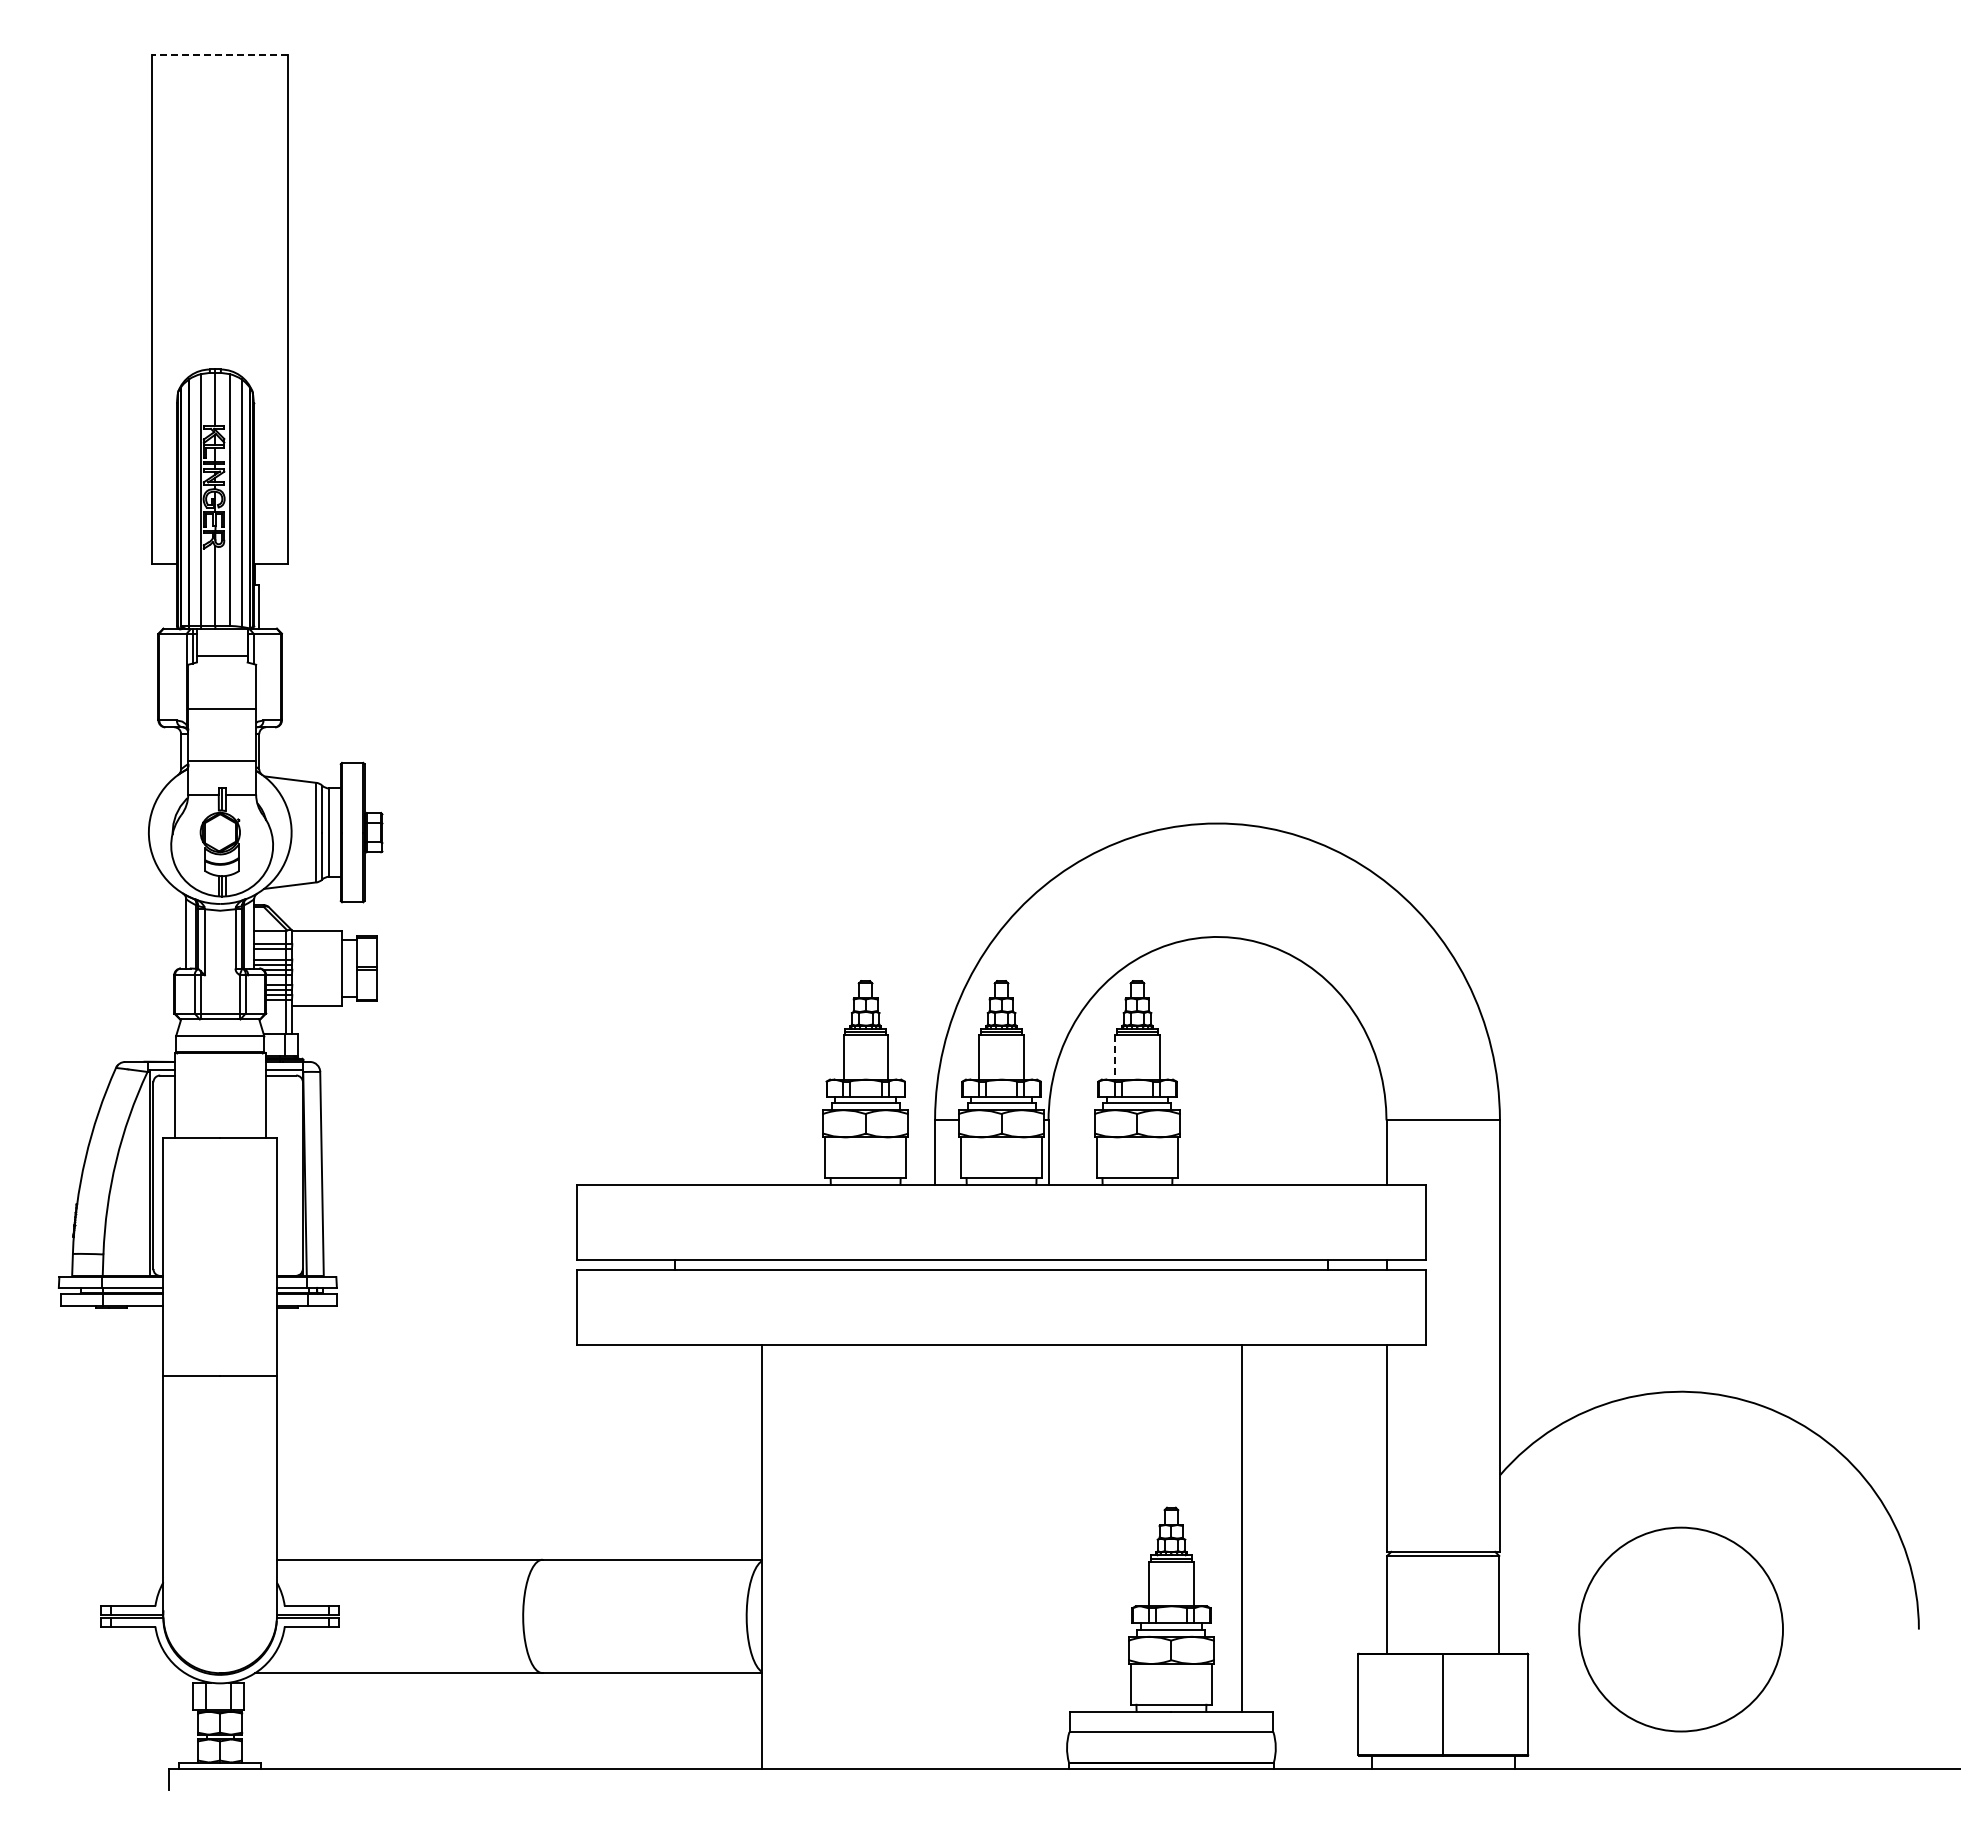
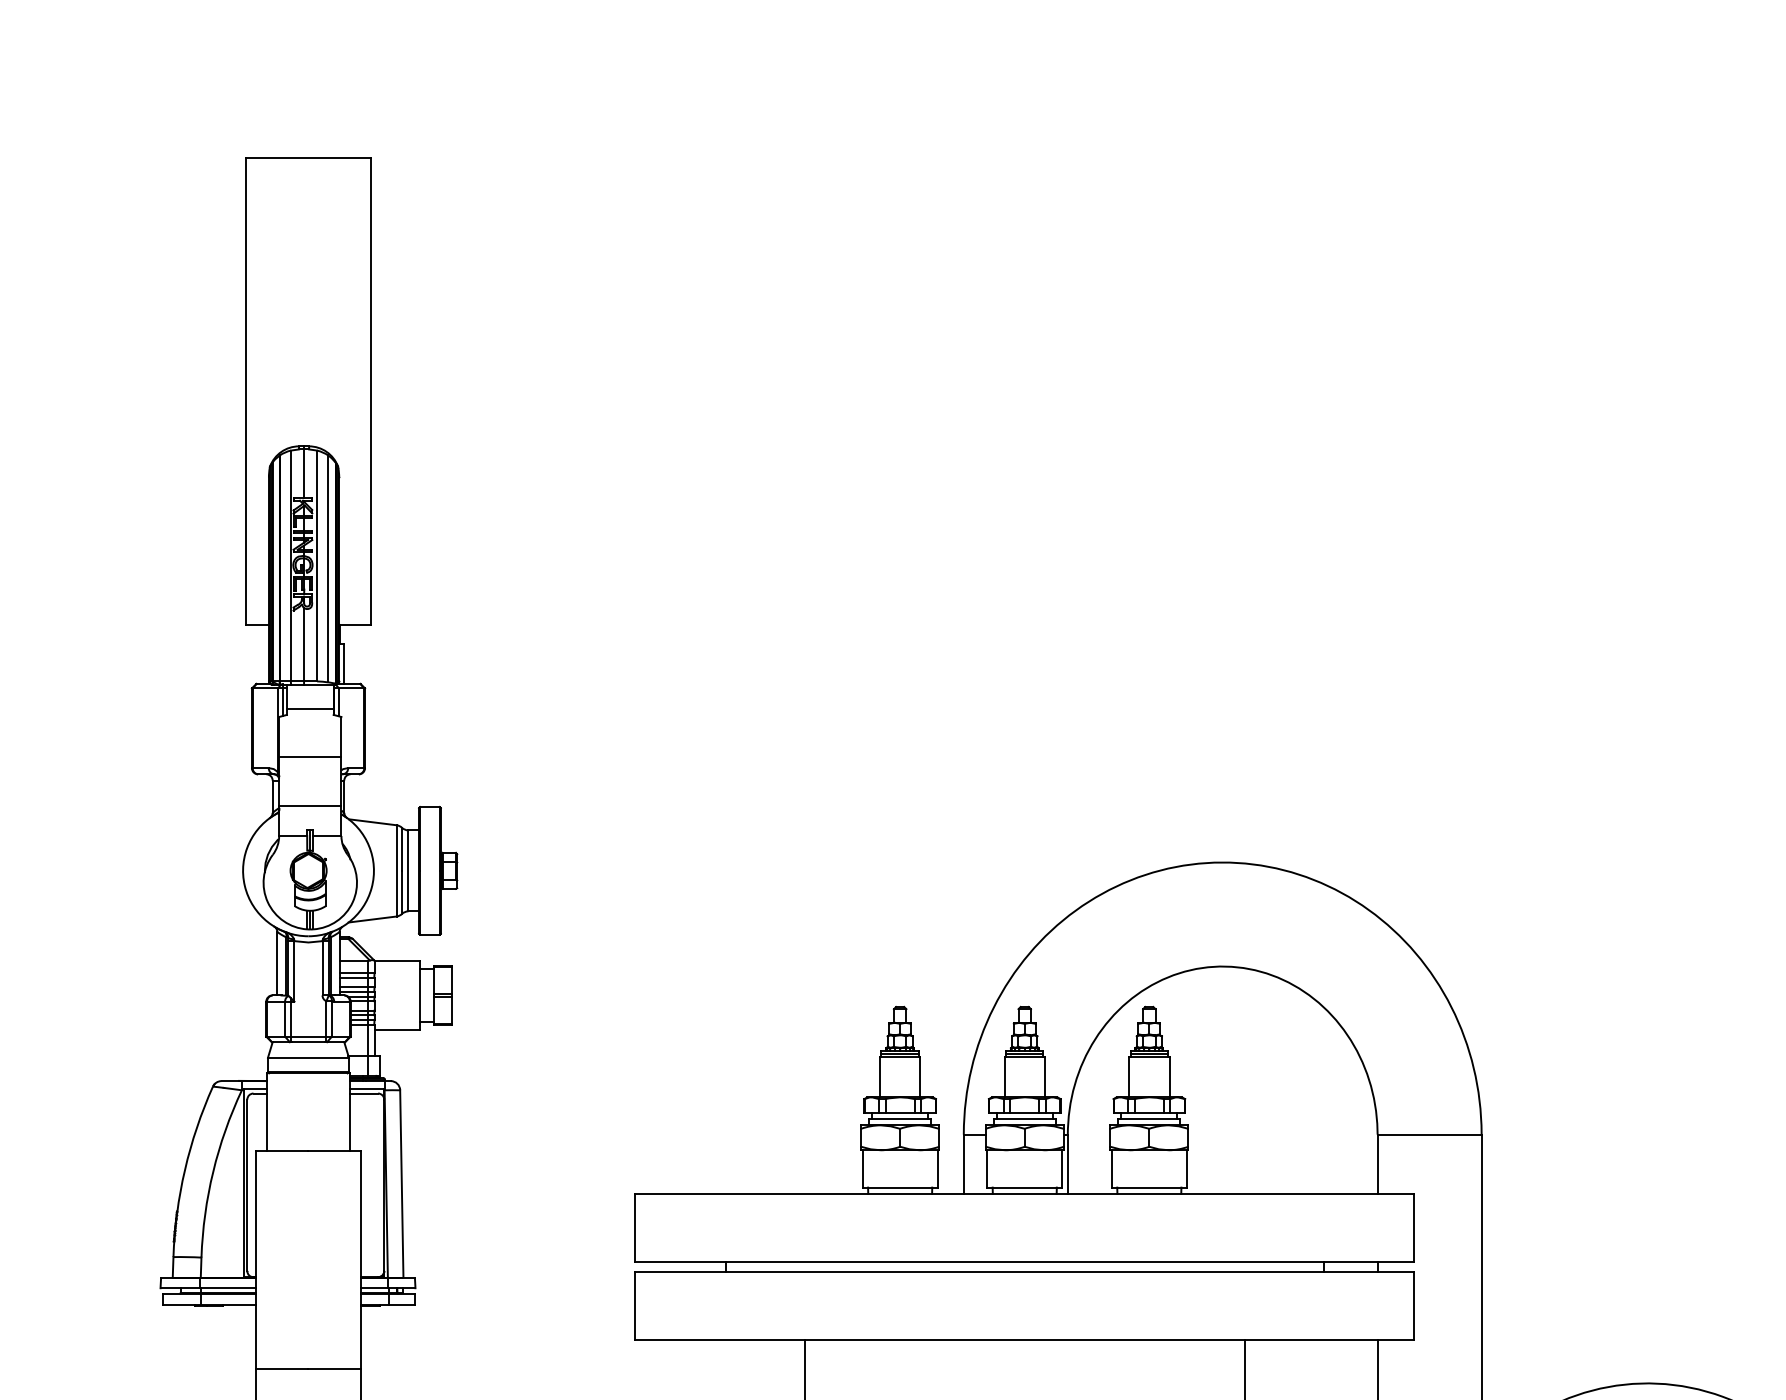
line: (220, 54) -> (308, 157), dashed -> solid
line: (1115, 1058) -> (1129, 1077), dashed -> solid

